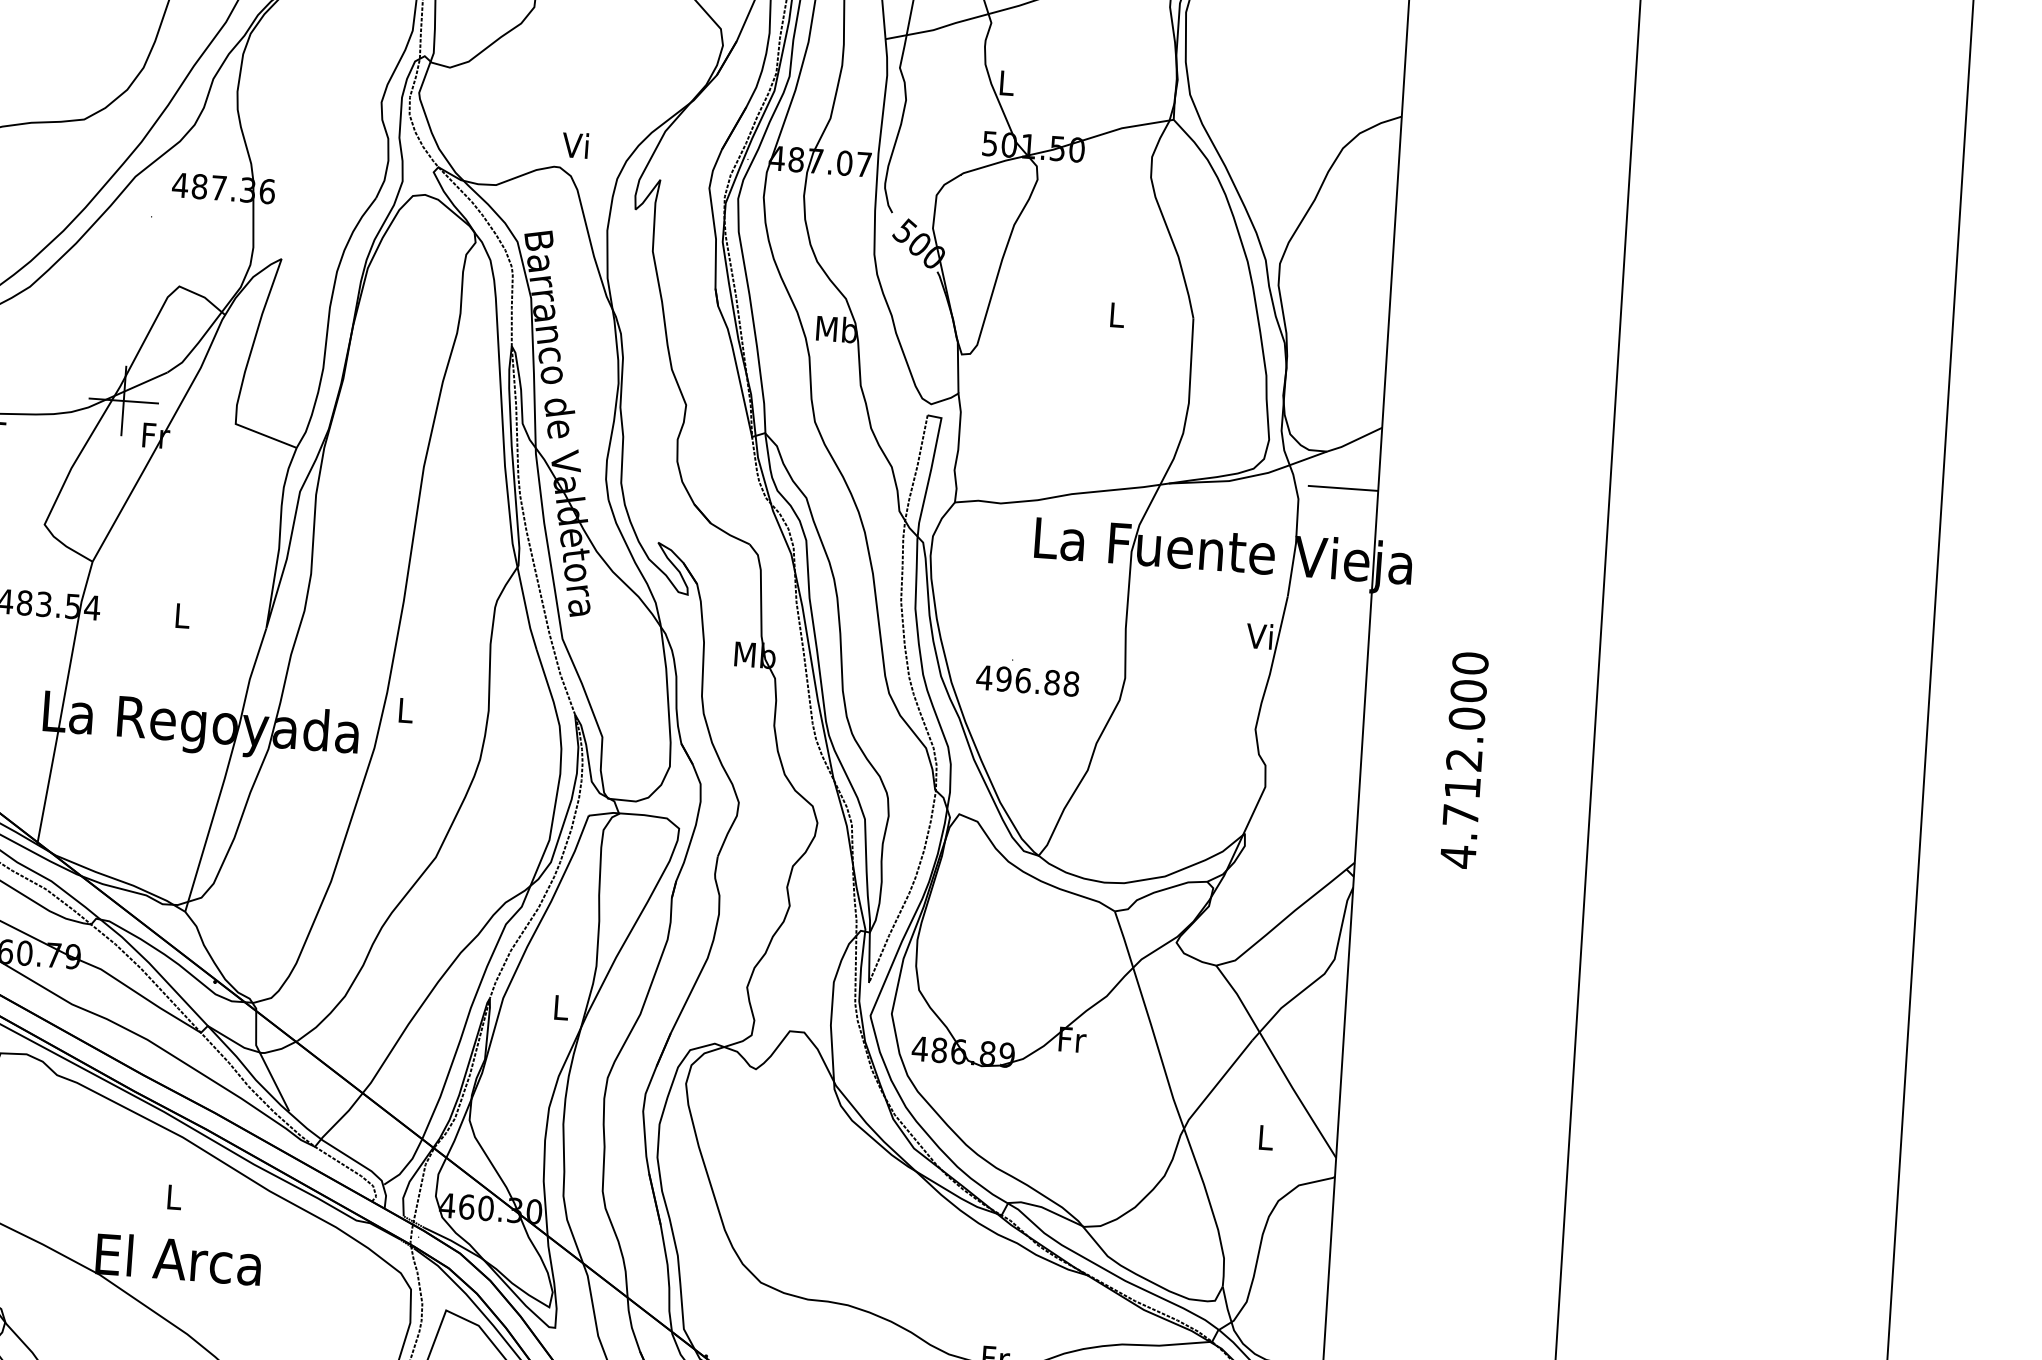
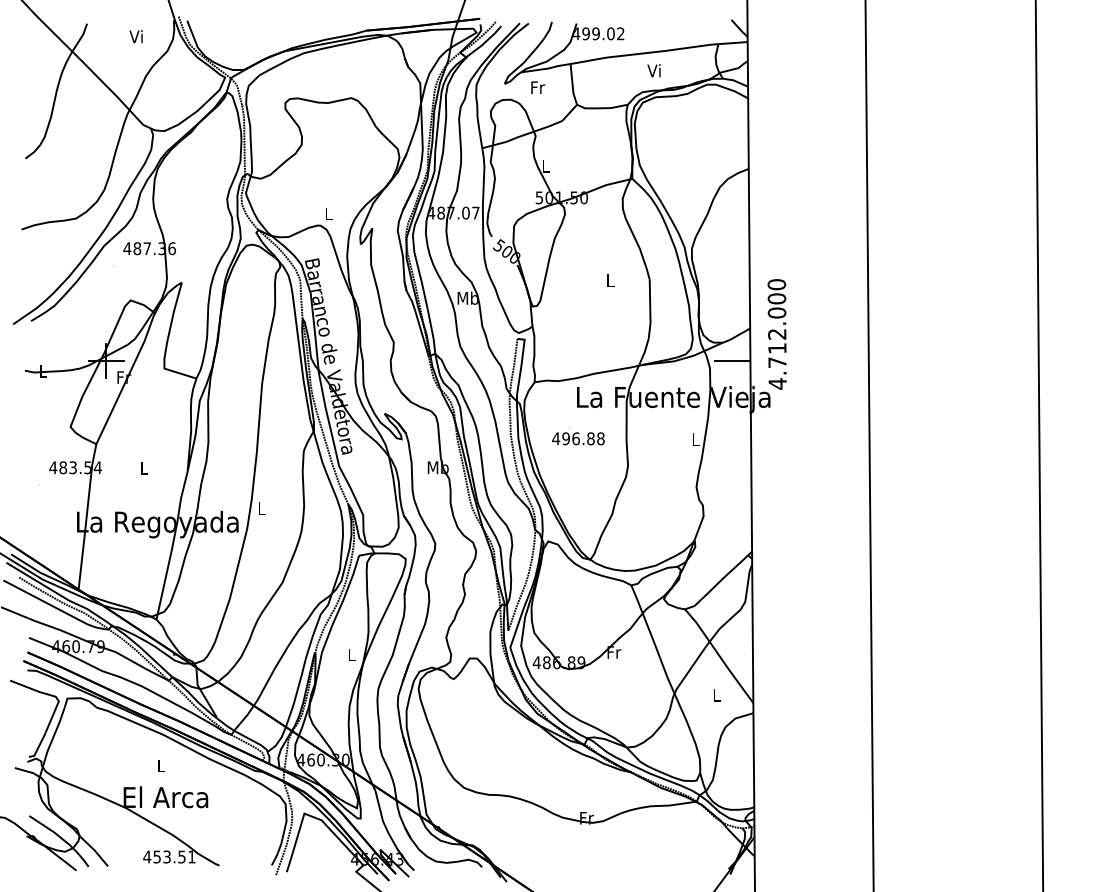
text: (574, 144) -> (327, 213), Vi -> L
text: (1258, 634) -> (694, 438), Vi -> L
text: (1028, 676) -> (578, 436), moved
text: (1462, 760) -> (776, 334), moved

